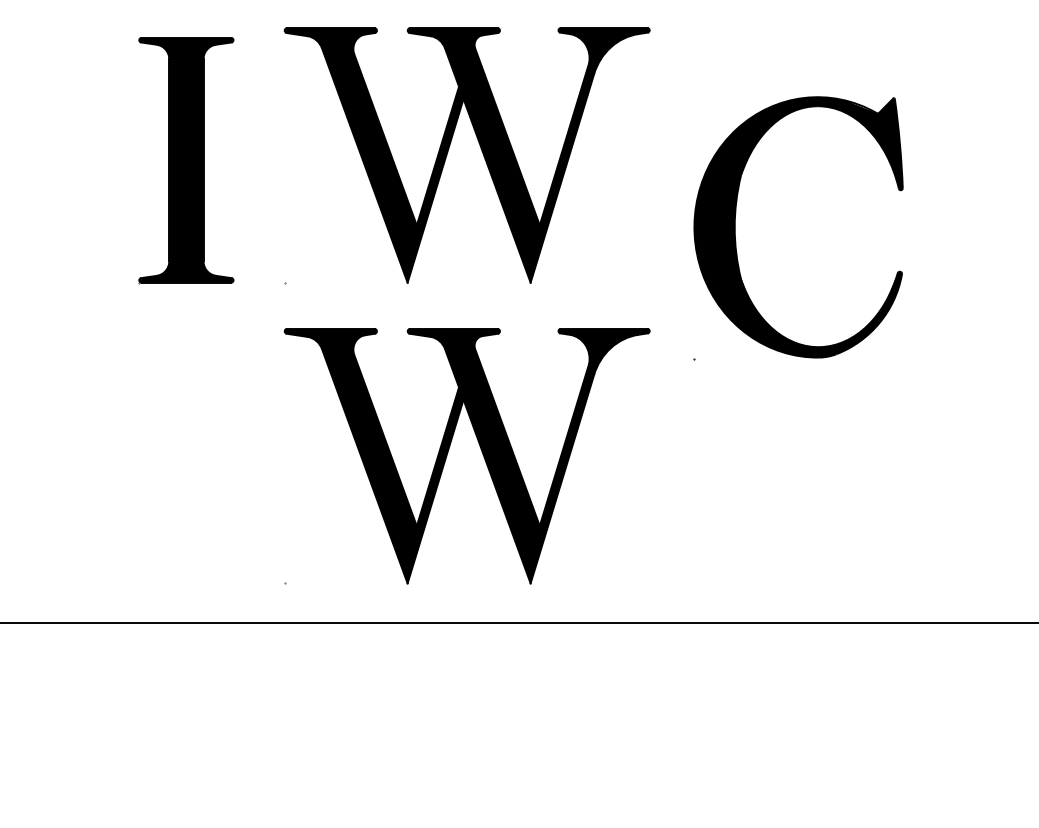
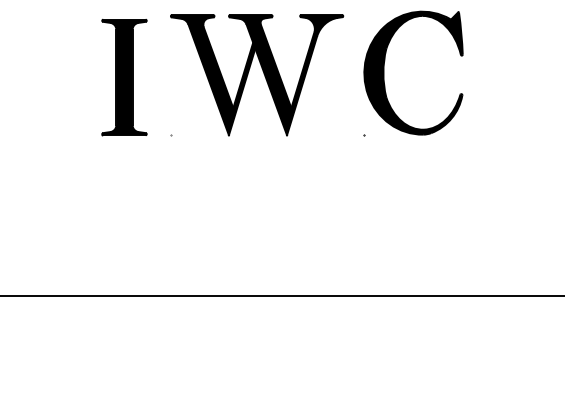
part: (737, 228) -> (384, 73), moved
part: (480, 454) -> (263, 216), removed

